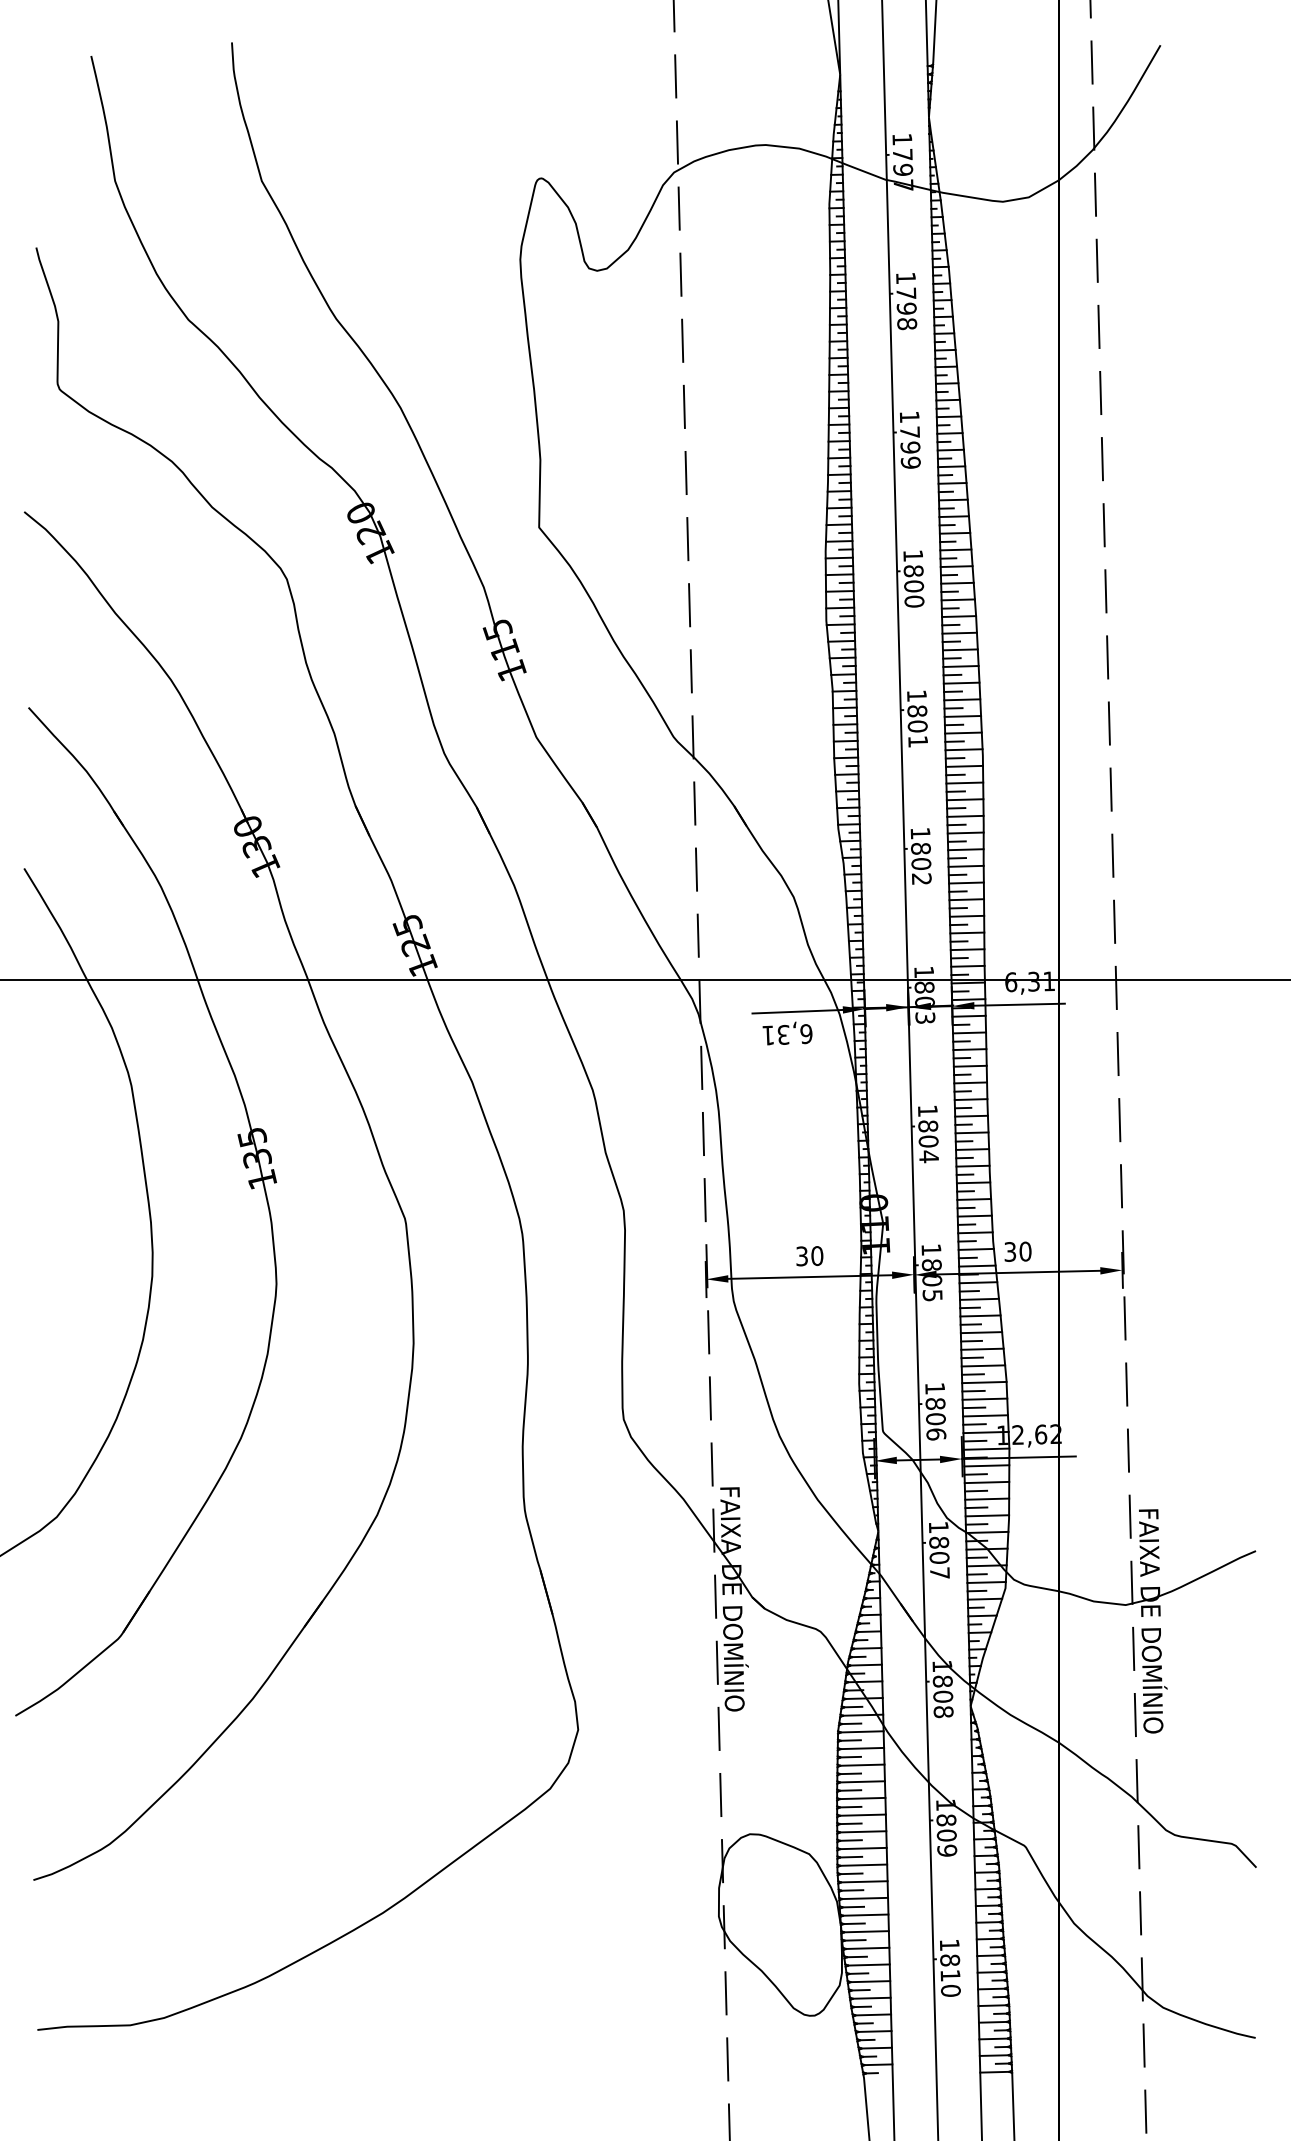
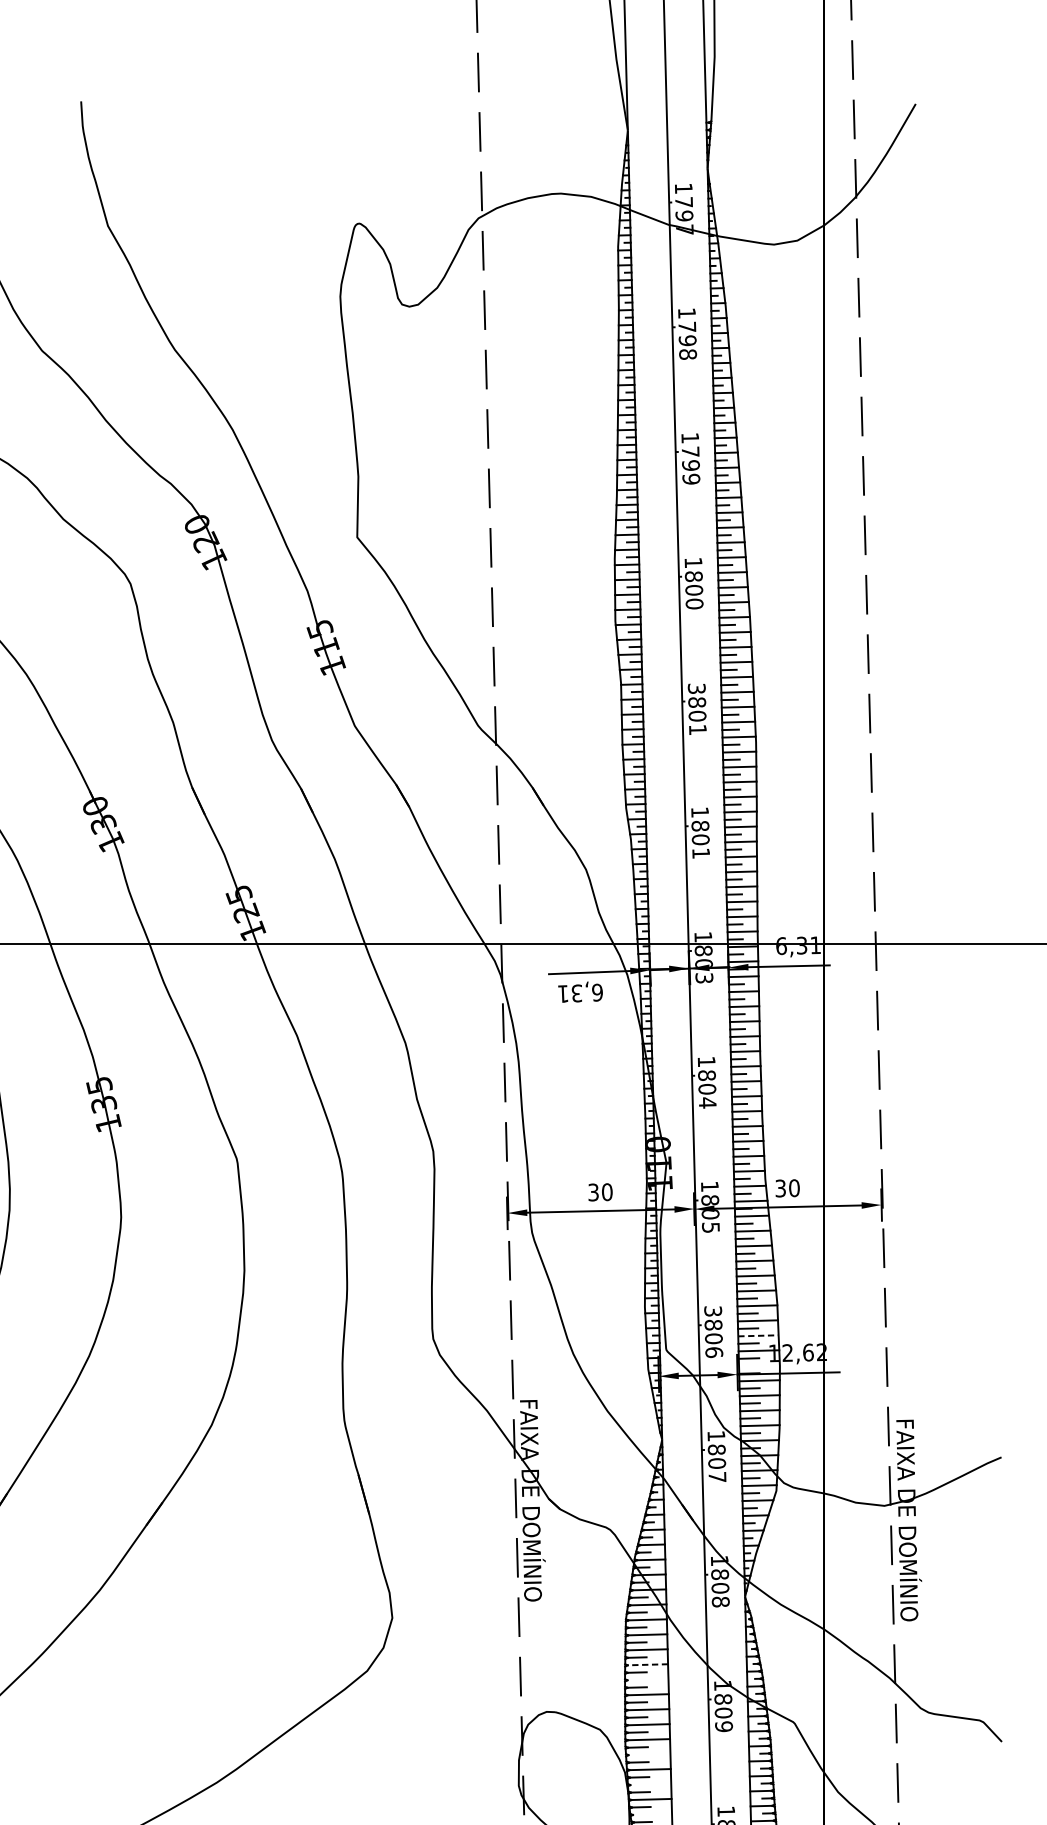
text: (916, 695) -> (696, 688), 1801 -> 3801
text: (921, 878) -> (700, 852), 1802 -> 1801
text: (935, 1388) -> (713, 1311), 1806 -> 3806
line: (986, 1415) -> (759, 1335), solid -> dashed
line: (986, 1448) -> (759, 1365), removed
line: (862, 1781) -> (647, 1664), solid -> dashed
line: (862, 1798) -> (647, 1679), removed
line: (863, 1881) -> (648, 1754), removed
line: (865, 1914) -> (650, 1784), removed
line: (867, 1947) -> (652, 1813), removed

